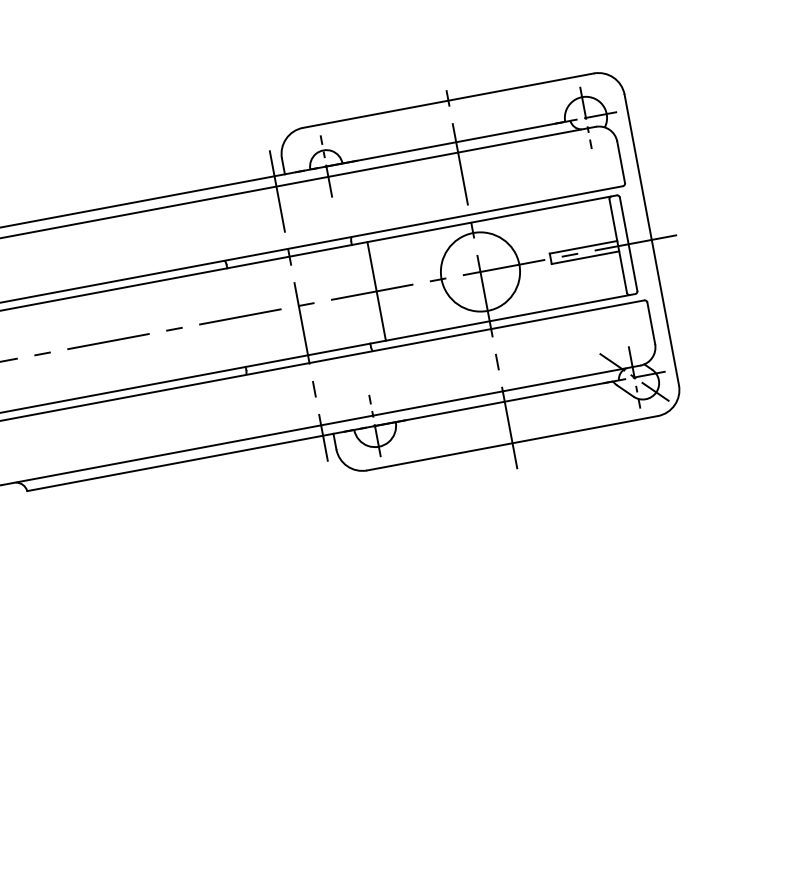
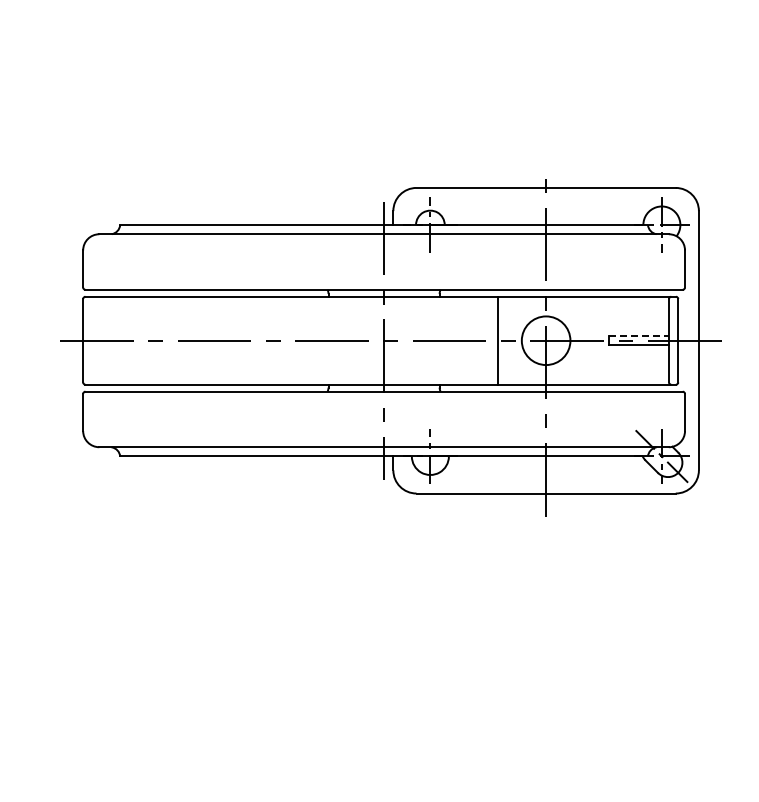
line: (584, 247) -> (639, 336), solid -> dashed
circle: (479, 271) -> (545, 340), size x0.7
line: (376, 291) -> (497, 340), moved

